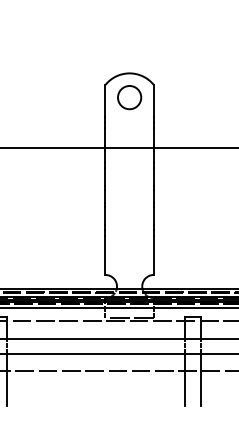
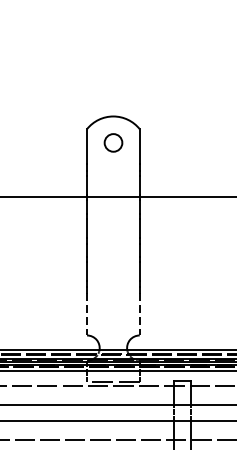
circle: (129, 97) -> (113, 142), size x0.7
line: (105, 256) -> (87, 315), solid -> dashed
line: (153, 256) -> (139, 315), solid -> dashed

